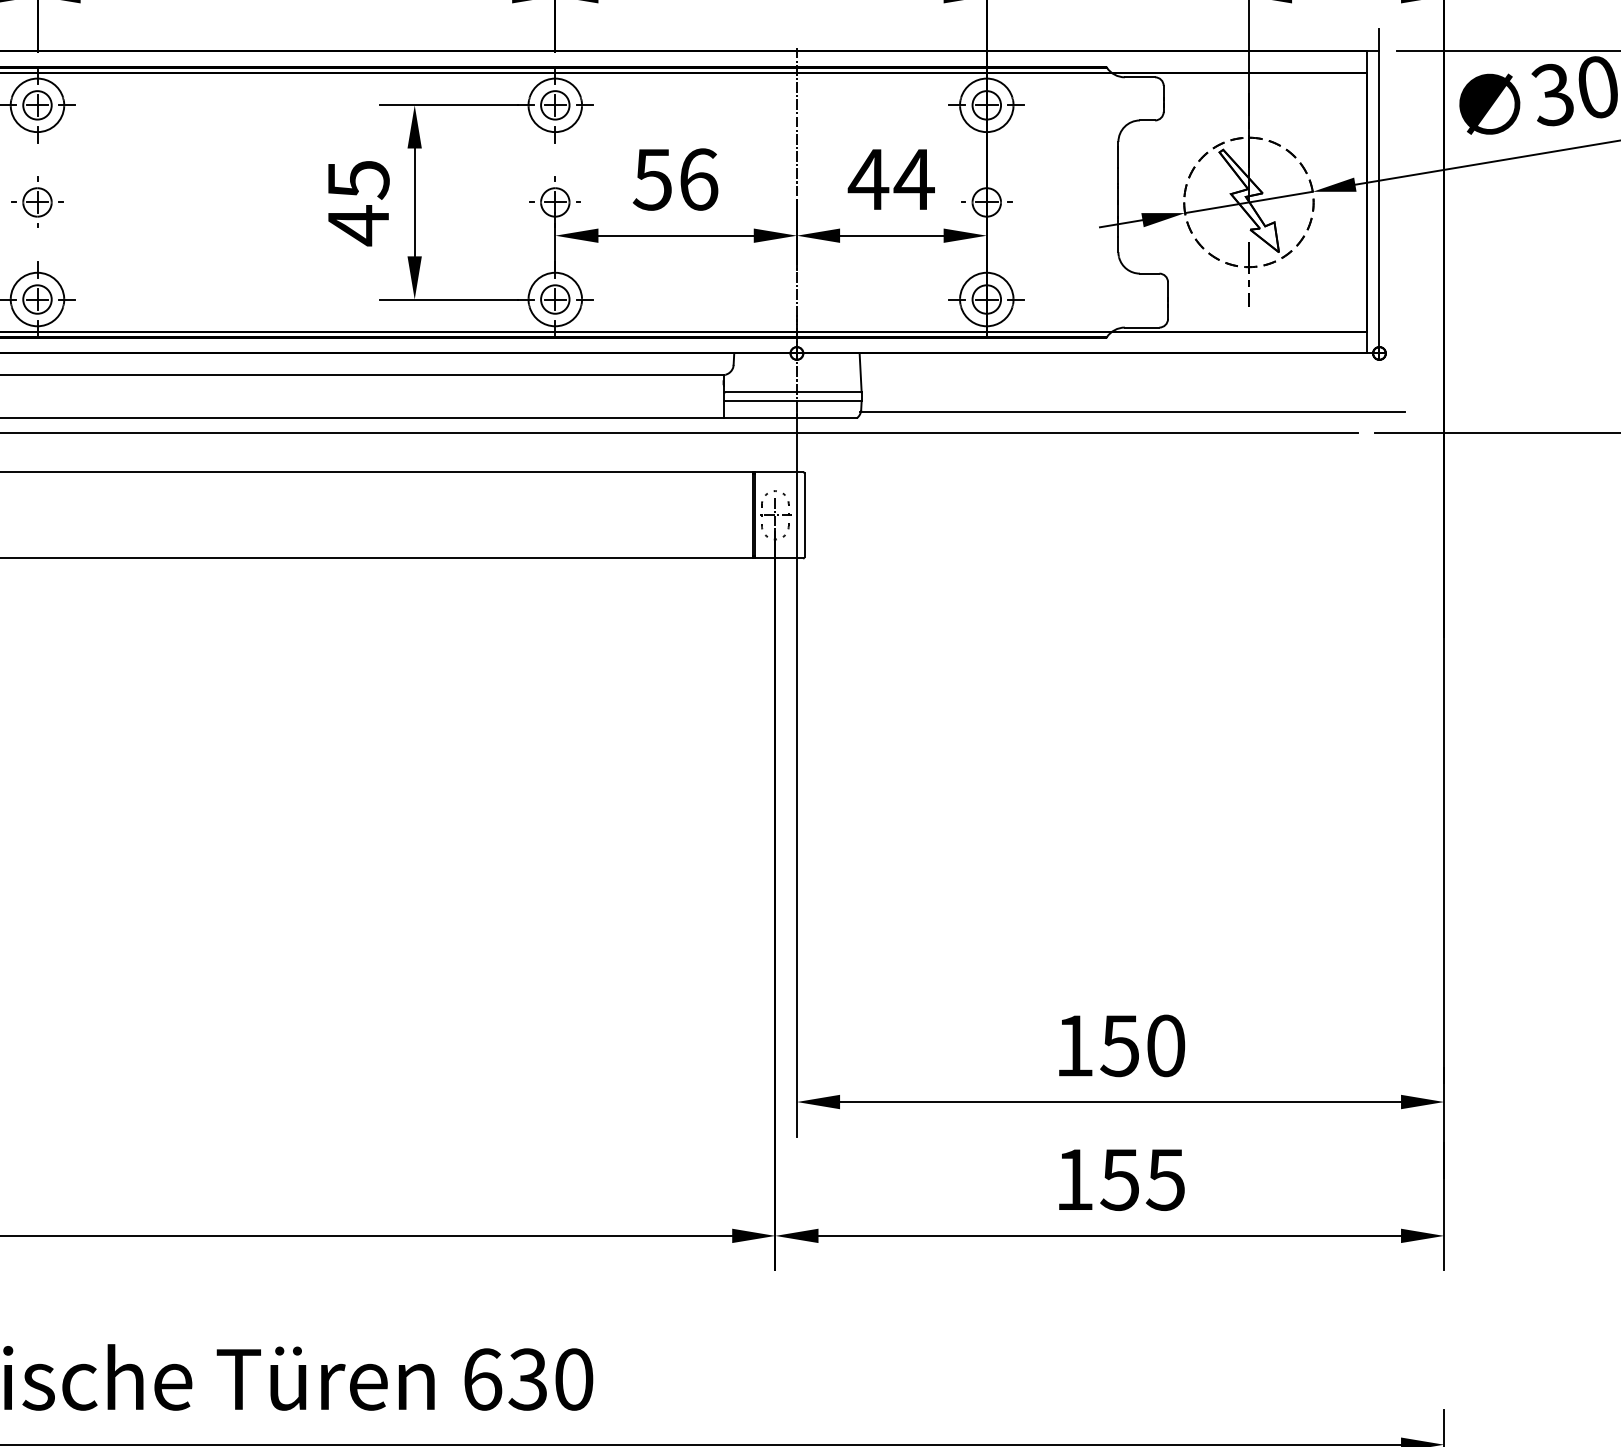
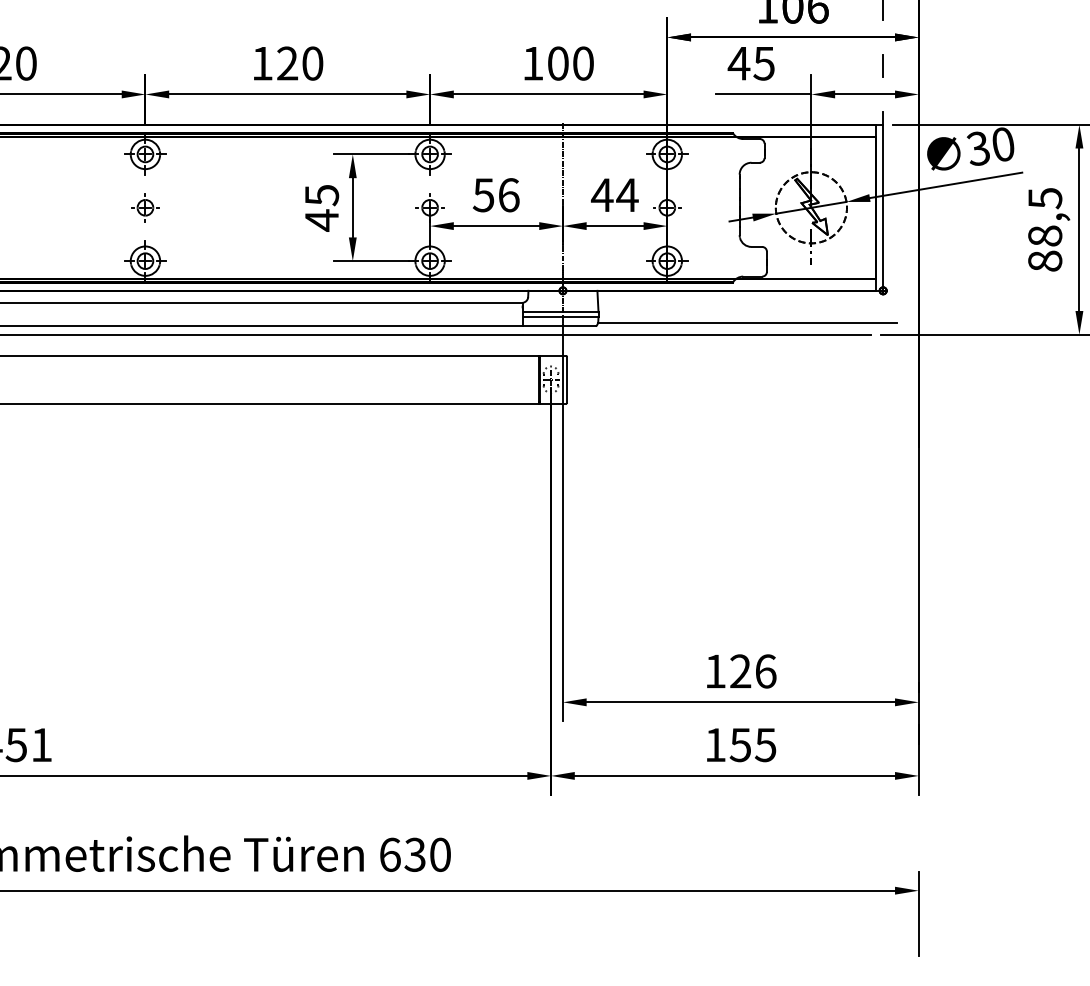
text: (1141, 1045) -> (752, 671), 150 -> 126

